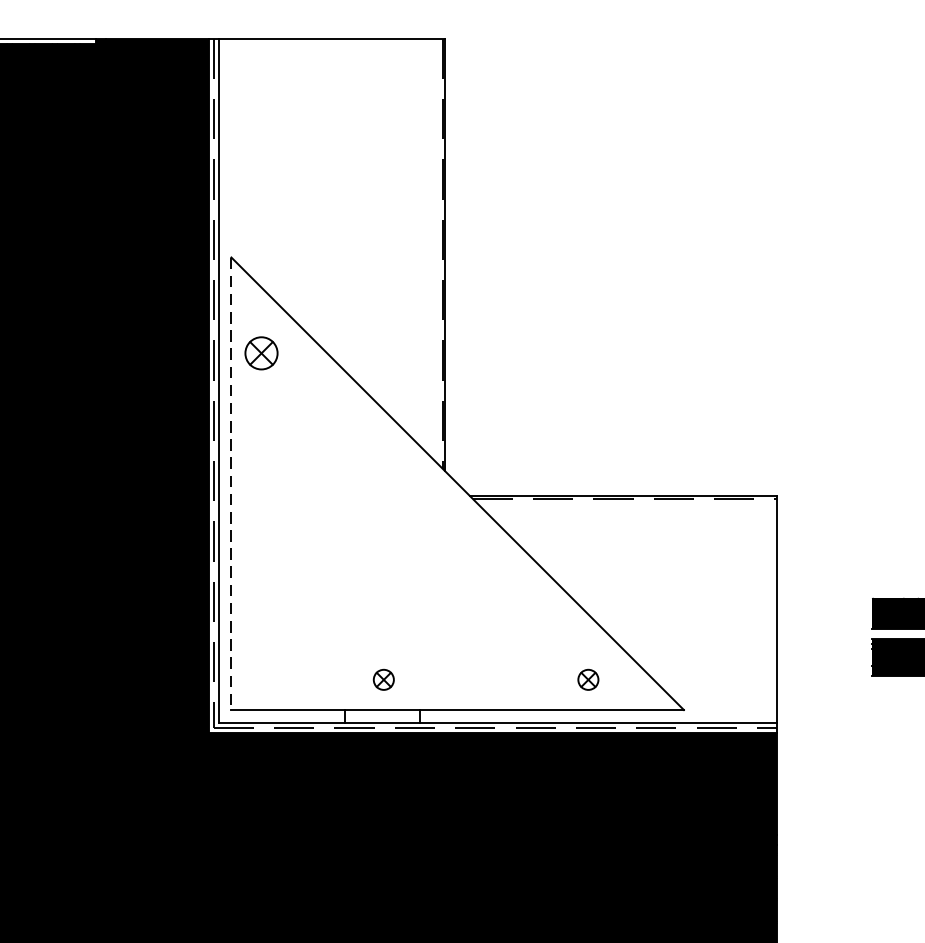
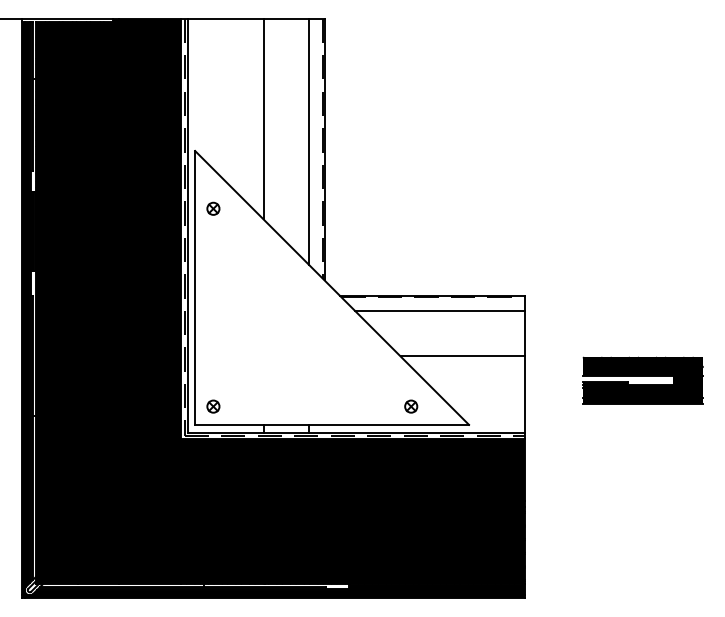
line: (344, 203) -> (263, 118), added
line: (420, 241) -> (309, 141), added
part: (261, 352) -> (213, 208), size x0.62
line: (231, 483) -> (195, 287), dashed -> solid
line: (635, 521) -> (439, 310), added
line: (673, 597) -> (462, 356), added
part: (383, 679) -> (213, 406), moved

